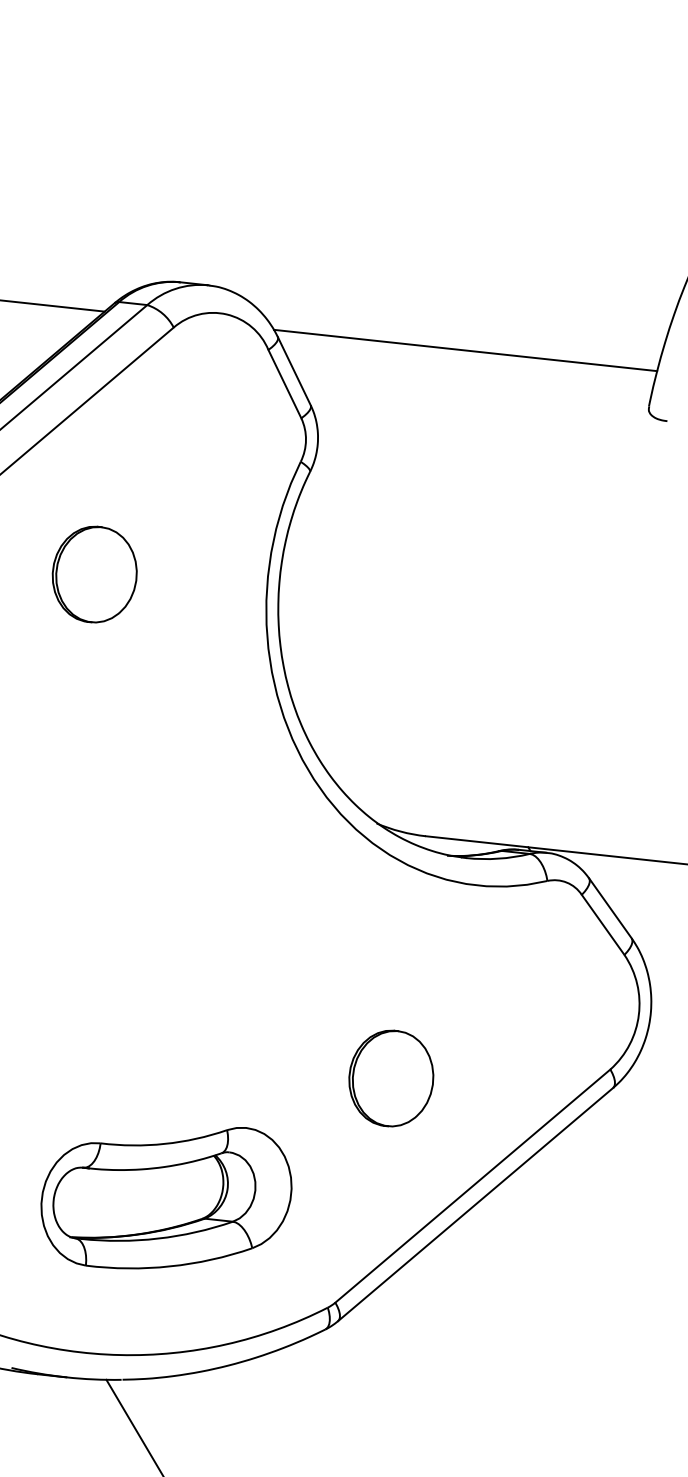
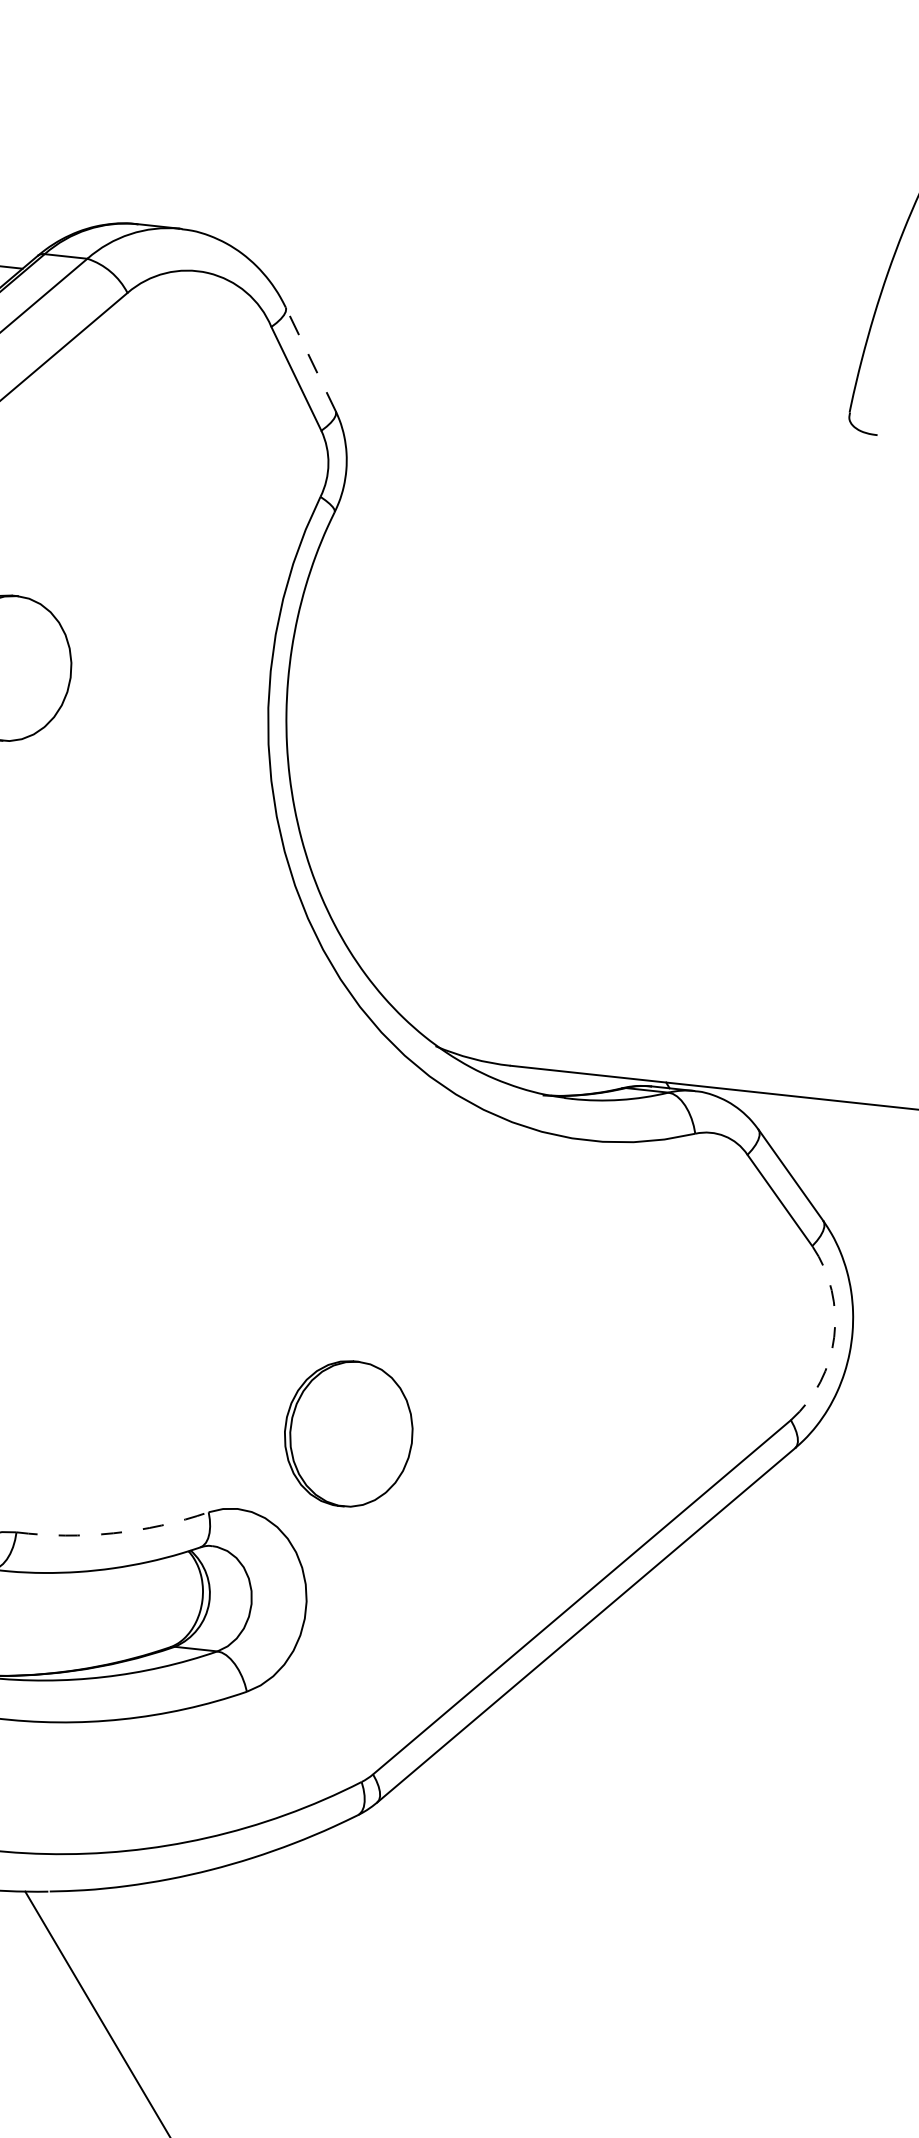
line: (465, 350) -> (570, 327), removed
line: (294, 371) -> (311, 359), solid -> dashed
arc: (638, 1014) -> (833, 1336), solid -> dashed
part: (391, 1078) -> (348, 1433), moved
arc: (164, 1143) -> (113, 1532), solid -> dashed

